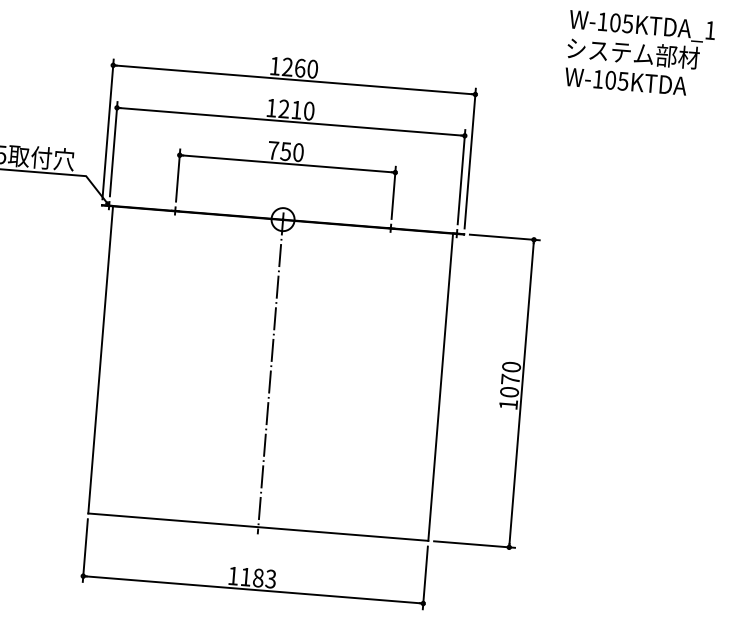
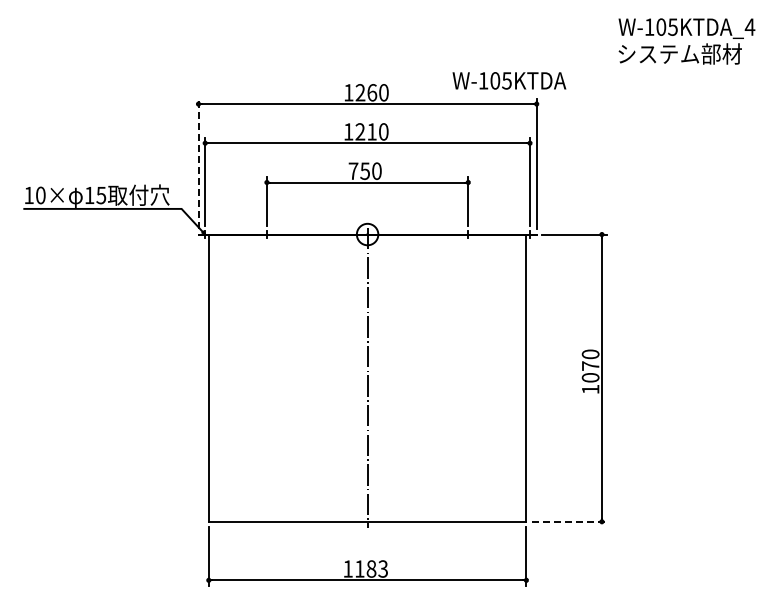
text: (709, 29) -> (749, 26), W-105KTDA_1 -> W-105KTDA_4
text: (626, 81) -> (509, 80), moved
line: (108, 128) -> (198, 163), solid -> dashed
line: (474, 544) -> (569, 521), solid -> dashed

